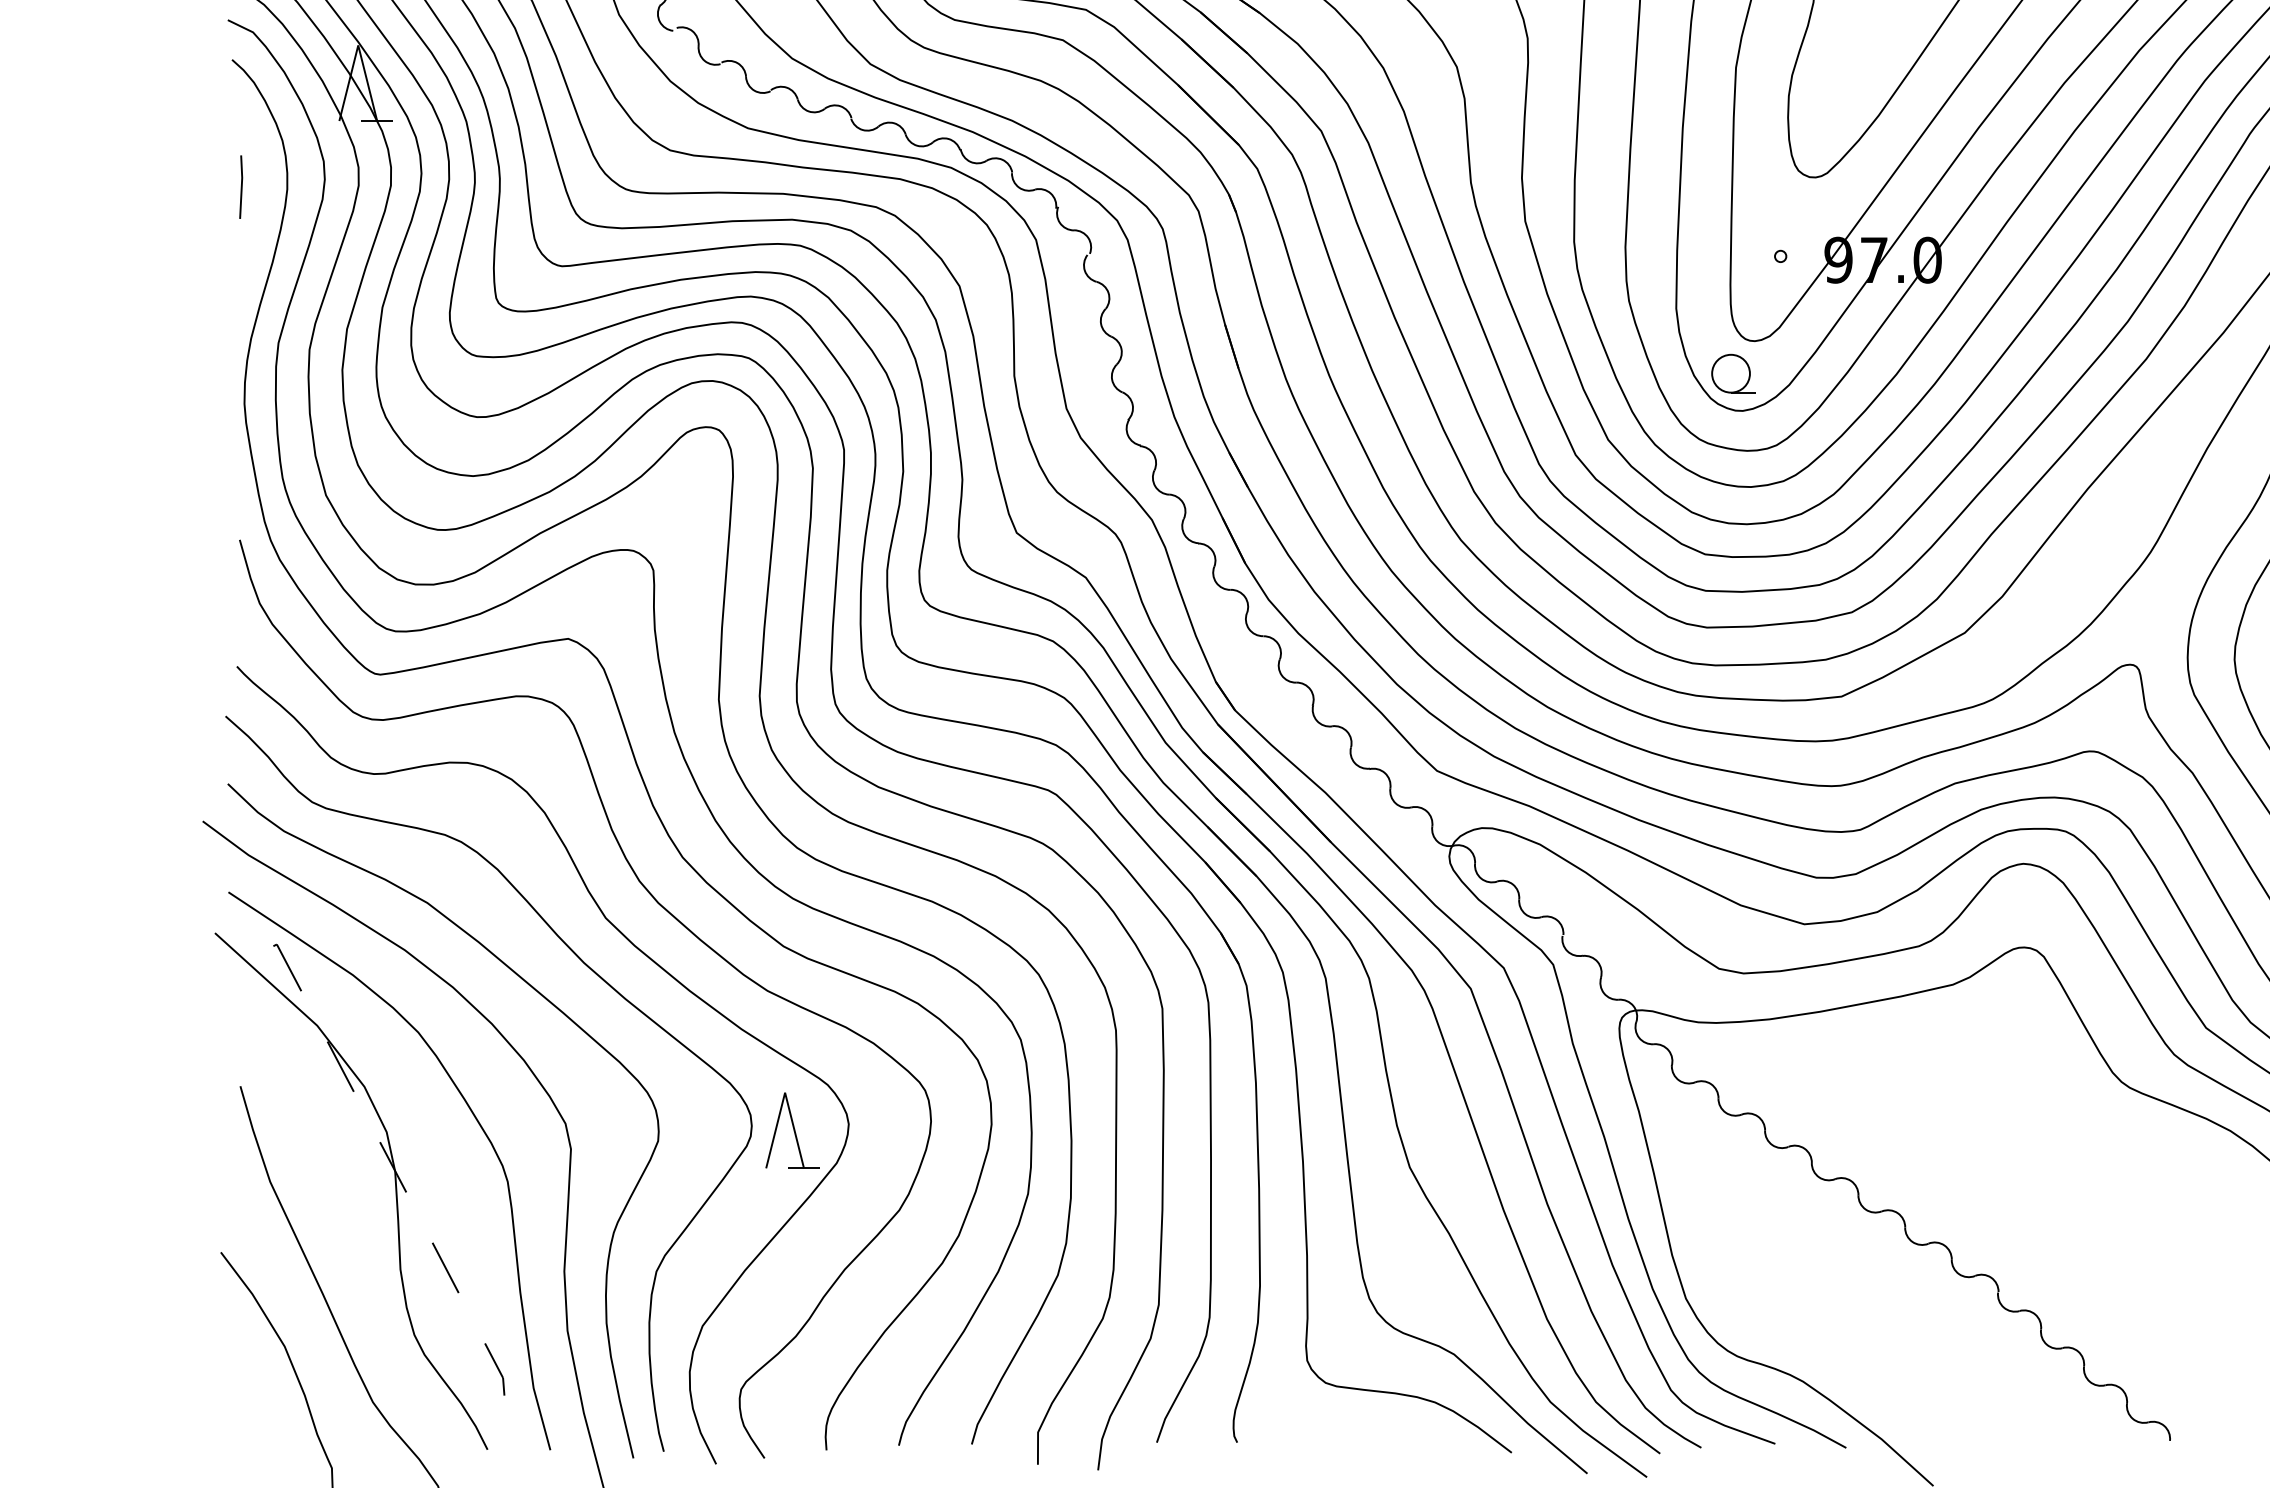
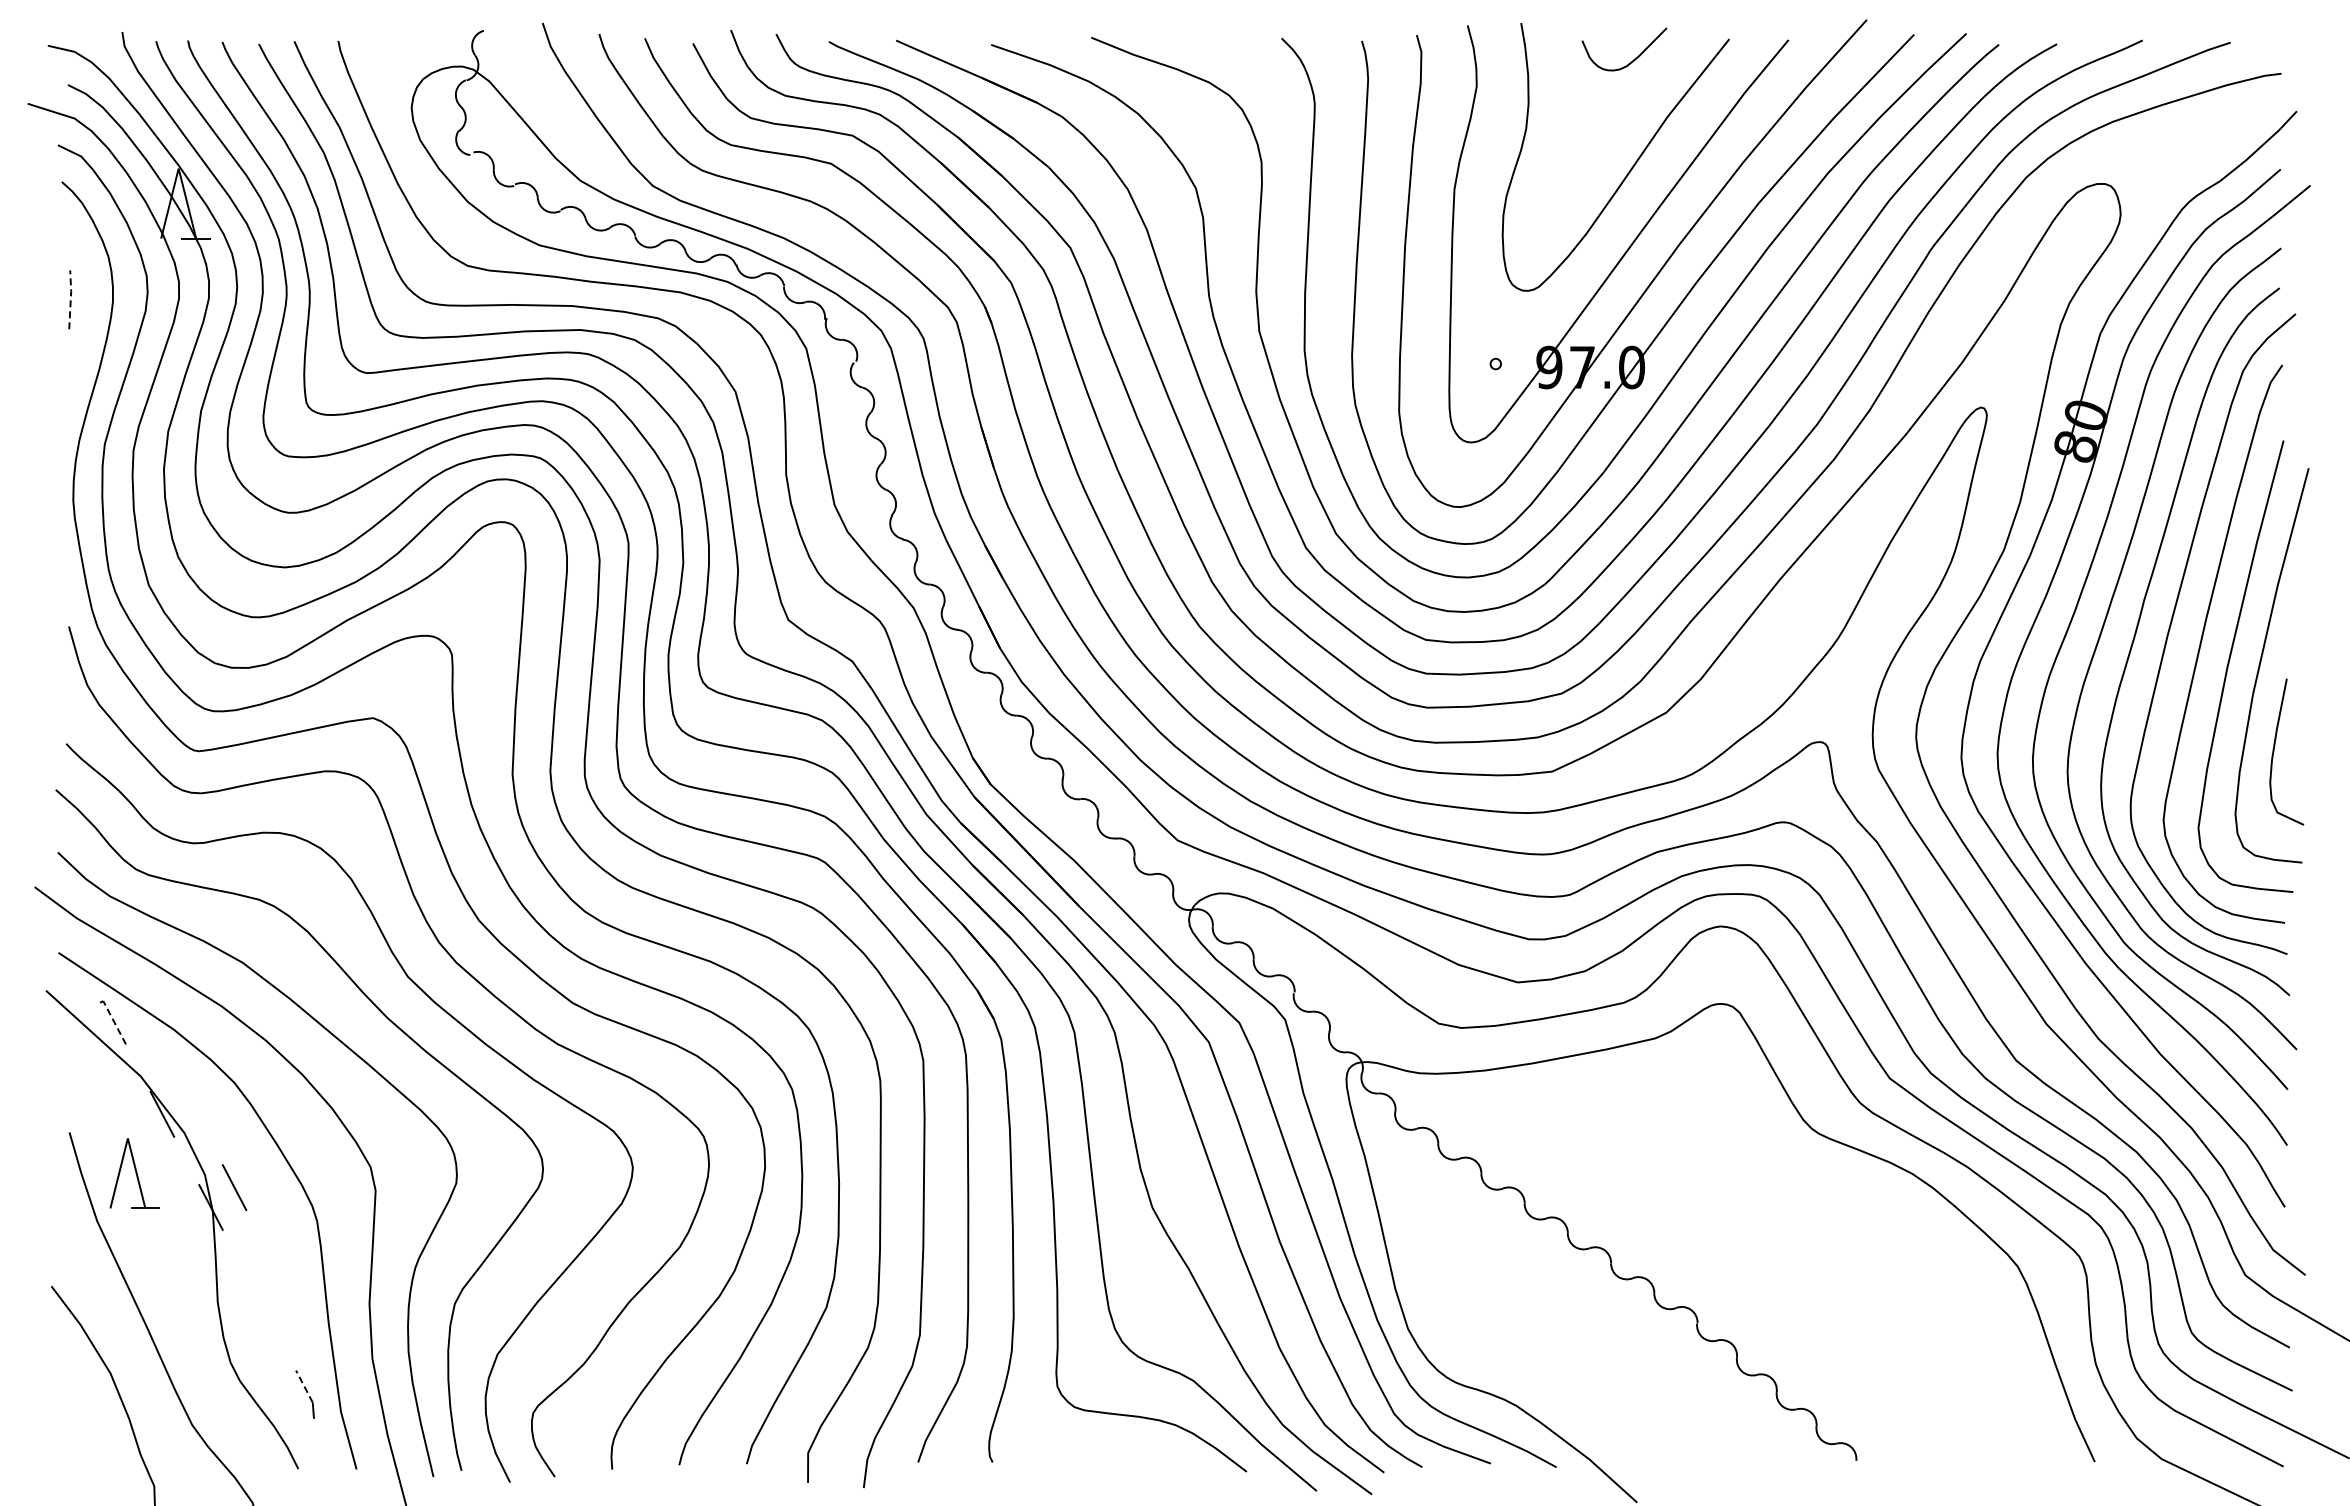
line: (241, 186) -> (70, 299), solid -> dashed
part: (1732, 373) -> (1451, 472), removed
line: (288, 967) -> (114, 1022), solid -> dashed
part: (792, 1130) -> (134, 1173), moved
line: (445, 1267) -> (234, 1187), moved
line: (494, 1360) -> (304, 1386), solid -> dashed

